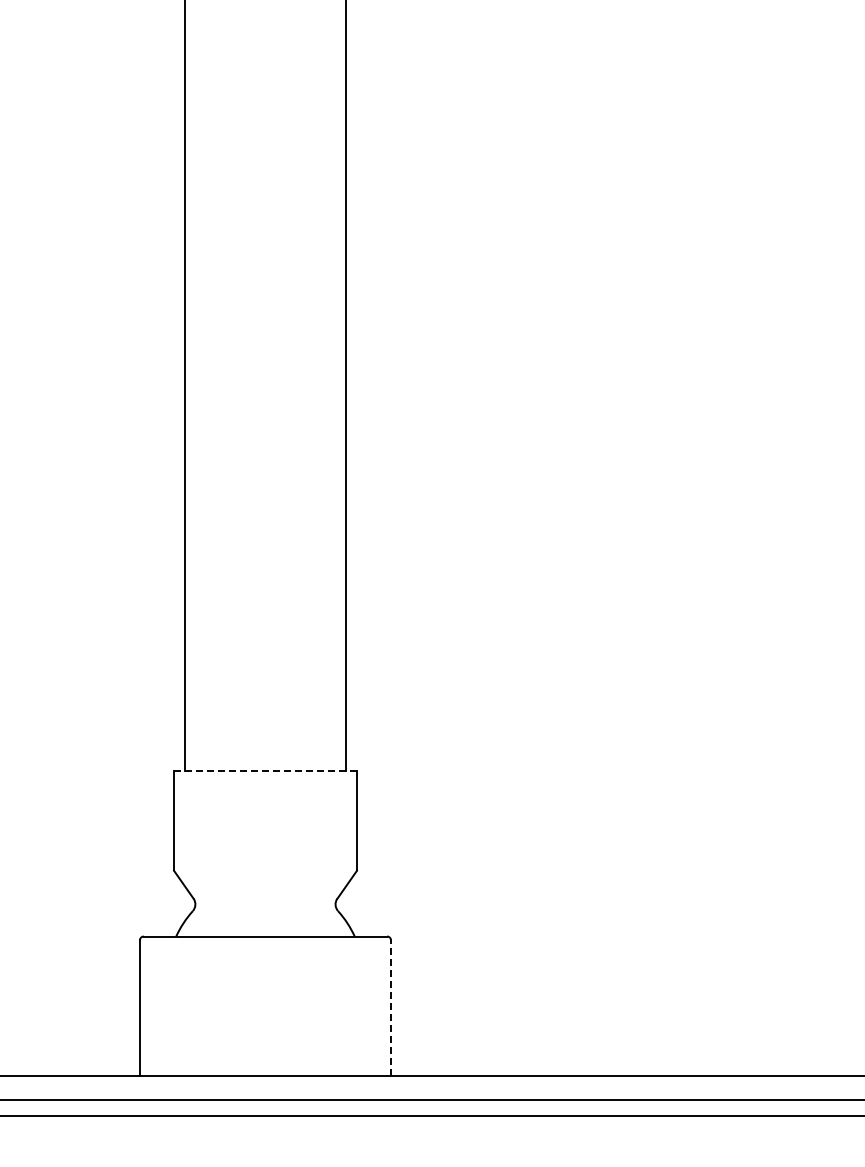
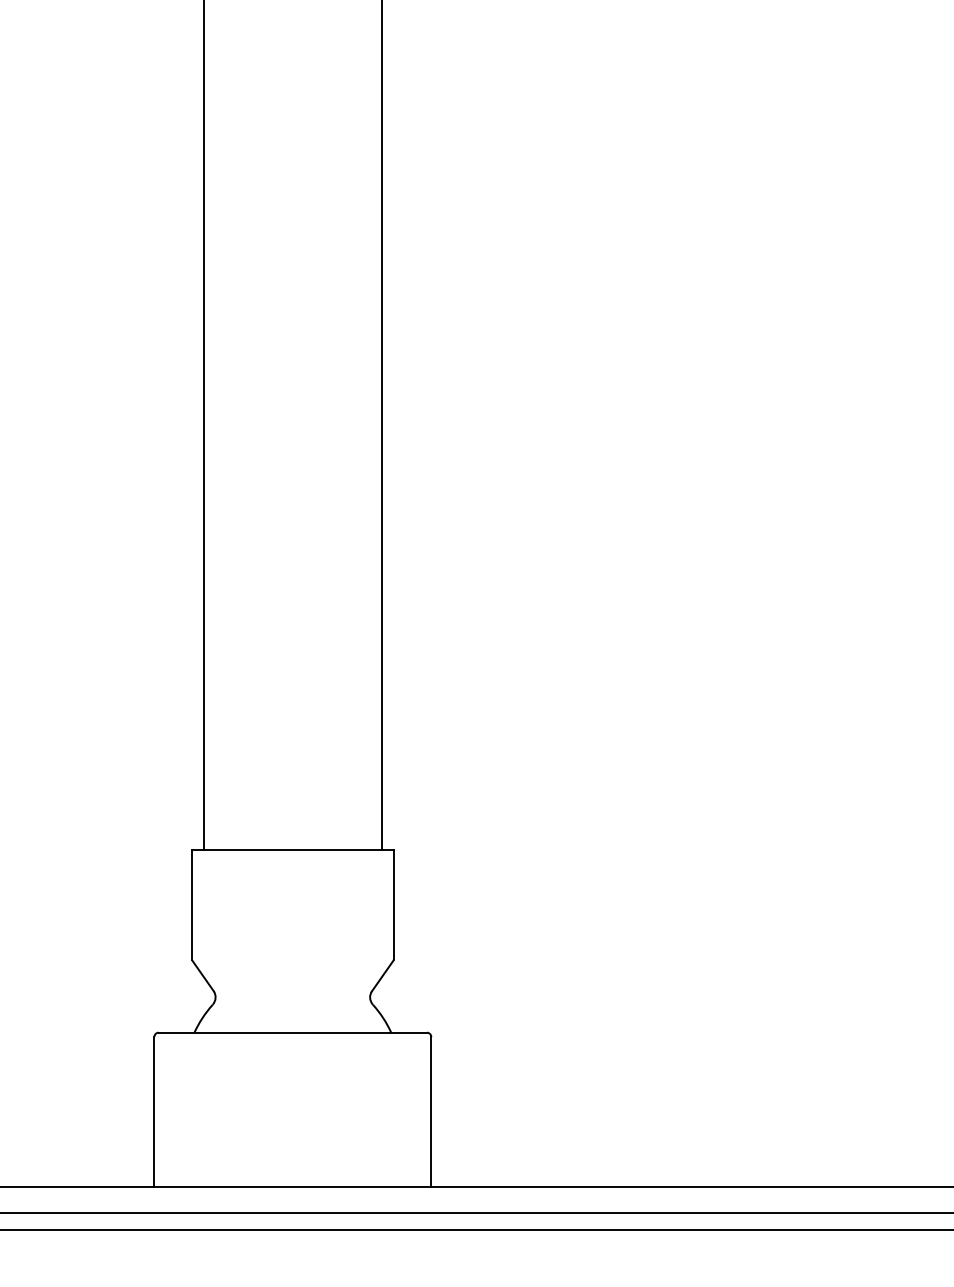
line: (265, 770) -> (292, 849), dashed -> solid
line: (391, 1008) -> (431, 1112), dashed -> solid

